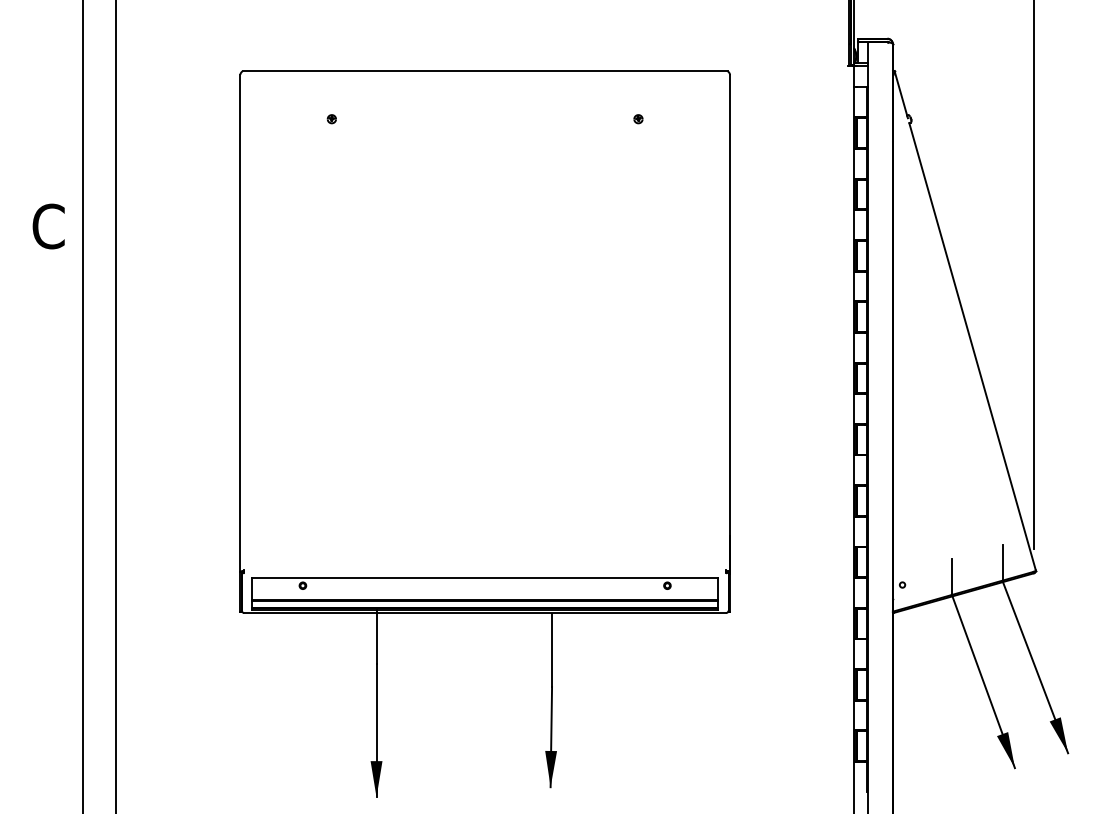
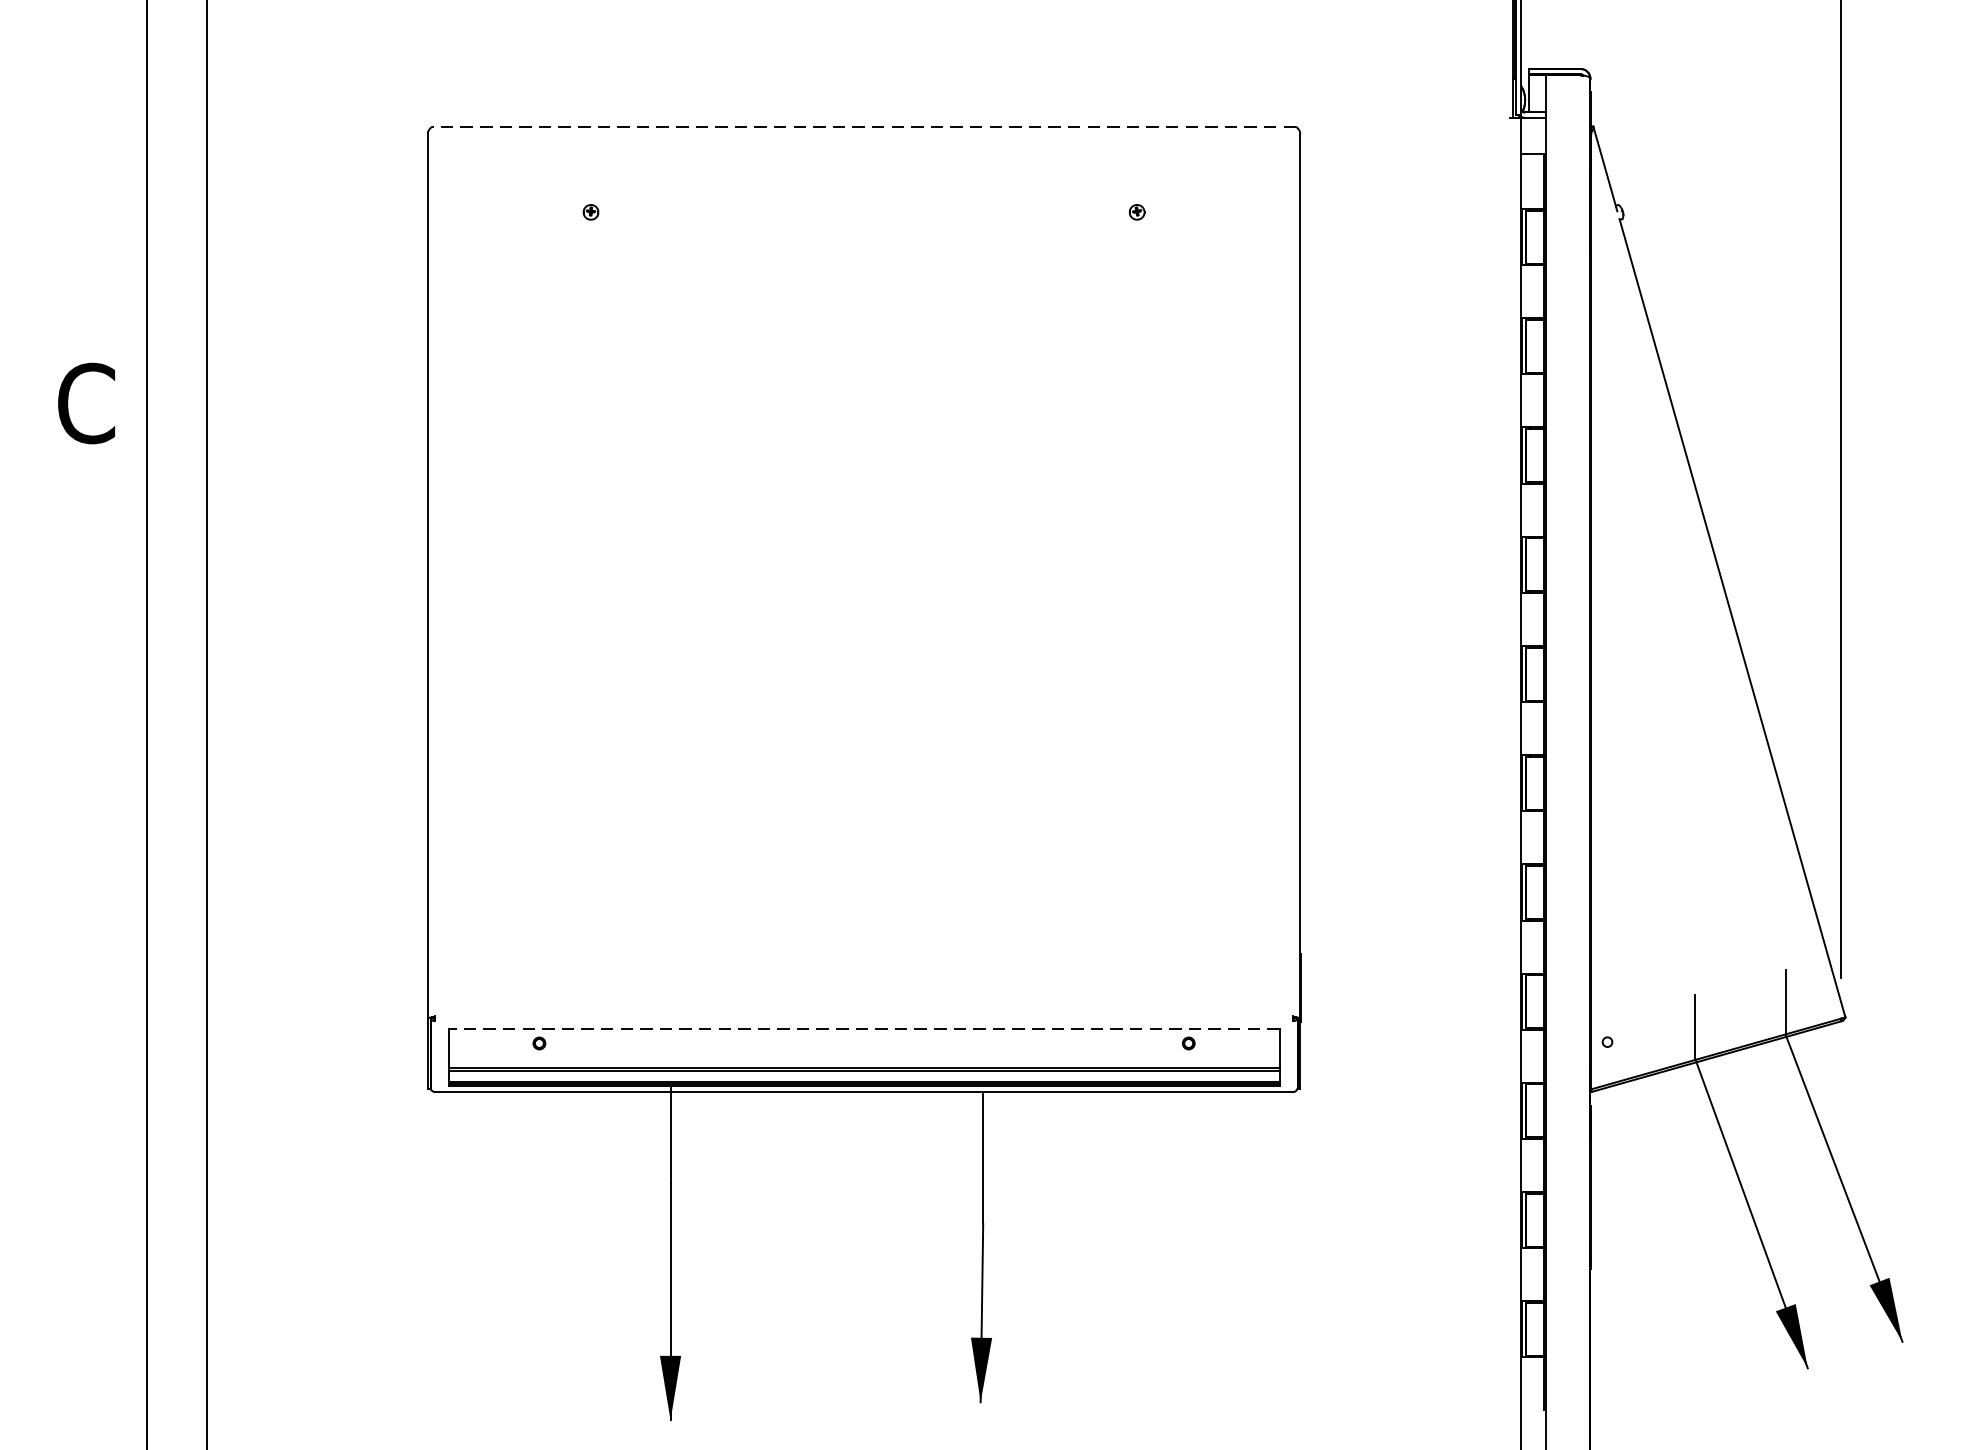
line: (484, 71) -> (862, 127), solid -> dashed
line: (484, 577) -> (862, 1028), solid -> dashed

